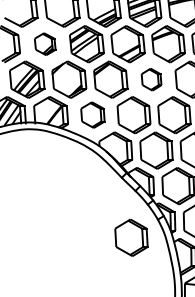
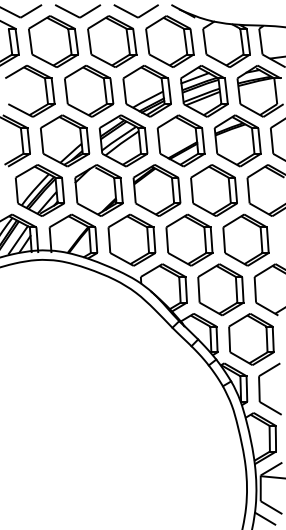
part: (45, 43) -> (65, 140), size x1.67
part: (151, 79) -> (213, 190), size x1.67
part: (92, 114) -> (131, 239), size x1.43
part: (131, 237) -> (185, 411), removed

